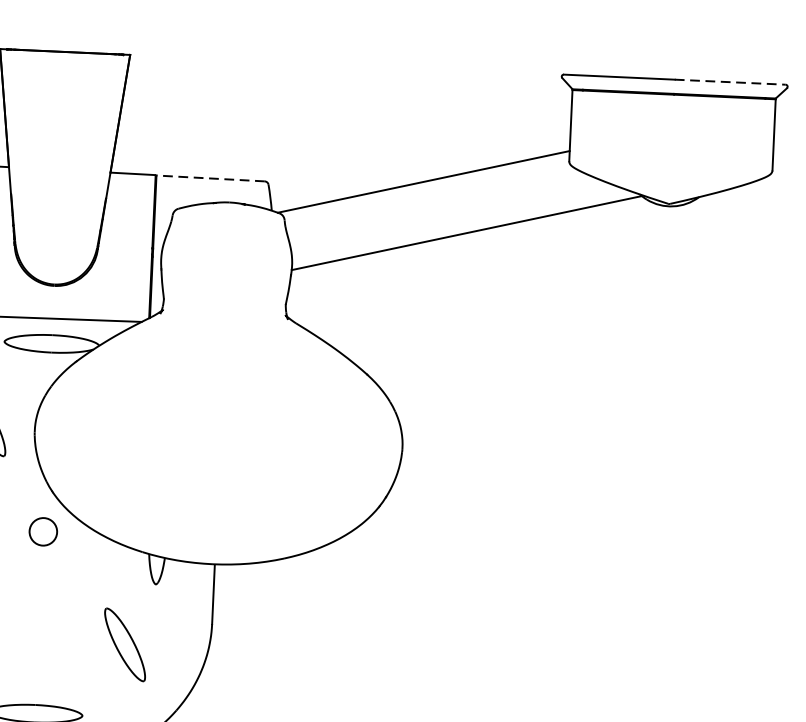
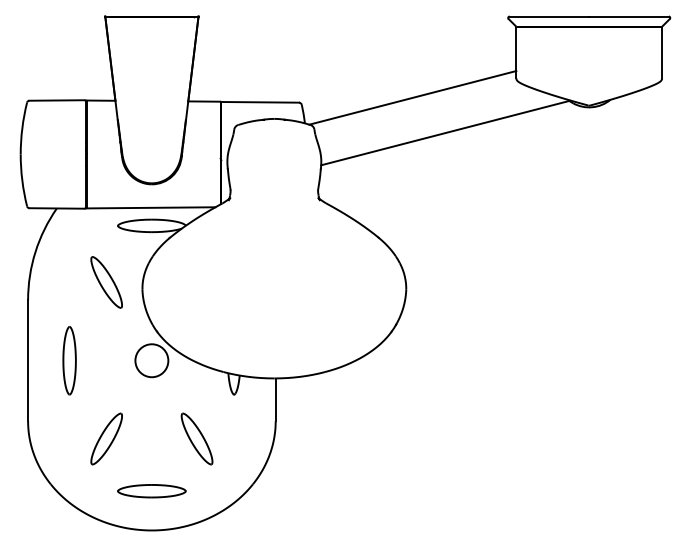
line: (730, 82) -> (629, 16), dashed -> solid
line: (211, 178) -> (260, 102), dashed -> solid
circle: (42, 531) -> (151, 360), size x1.67
part: (124, 644) -> (196, 438), moved

